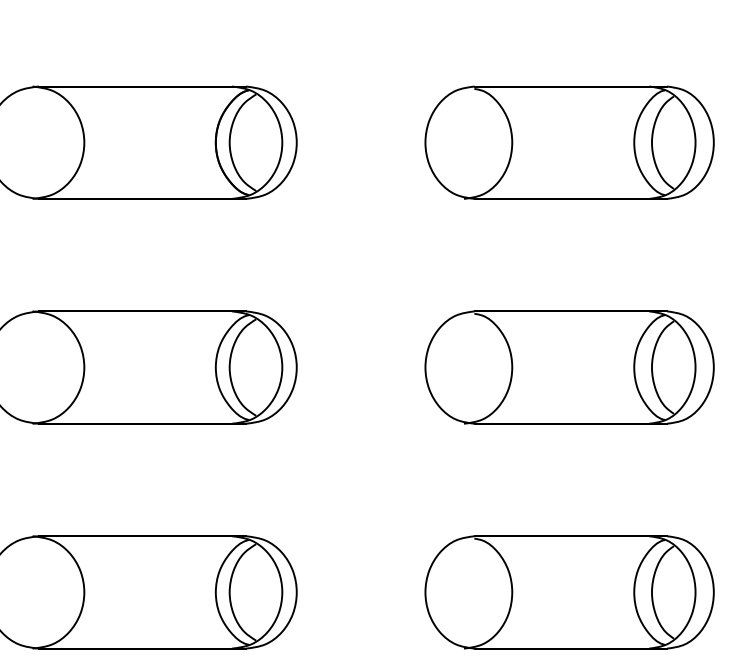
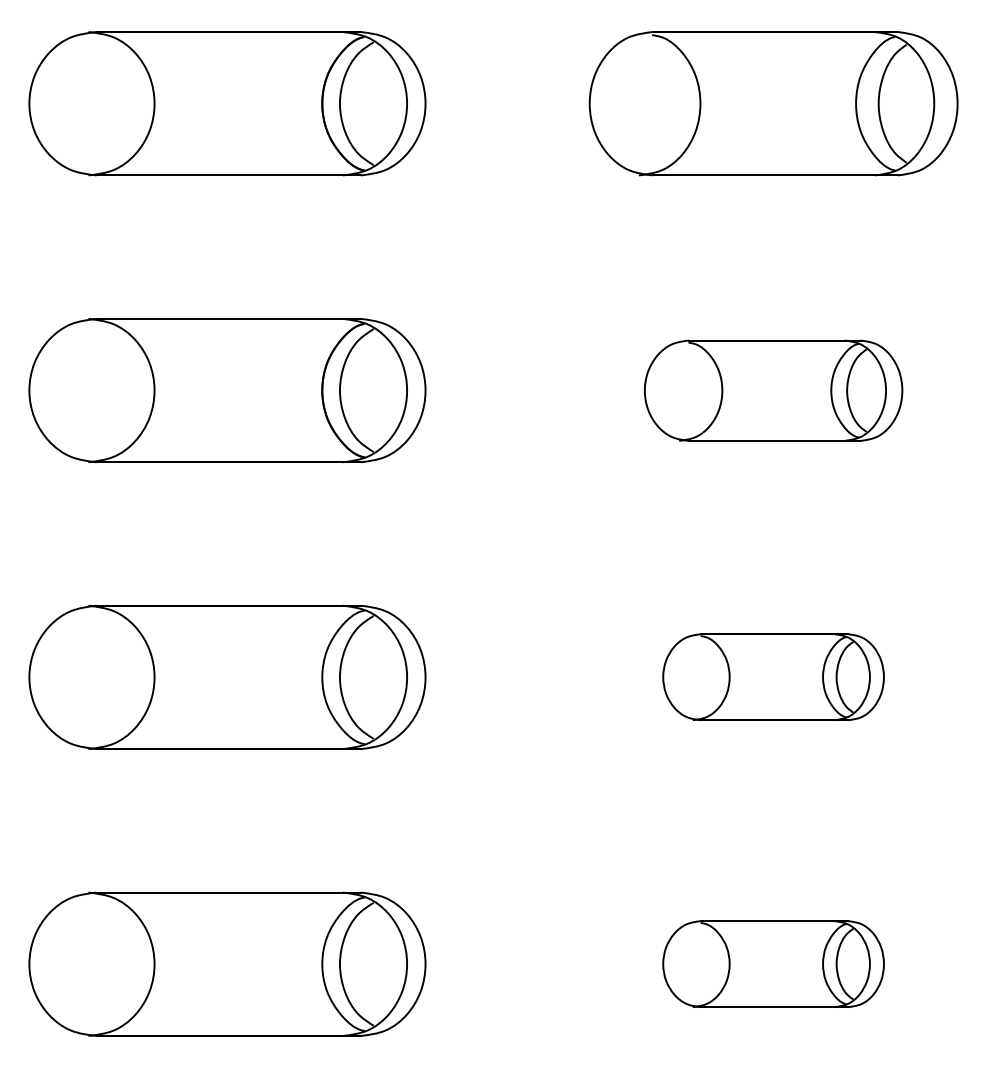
part: (569, 142) -> (773, 390), size x0.7
part: (569, 366) -> (773, 676), size x0.6
part: (569, 591) -> (773, 963), size x0.6

